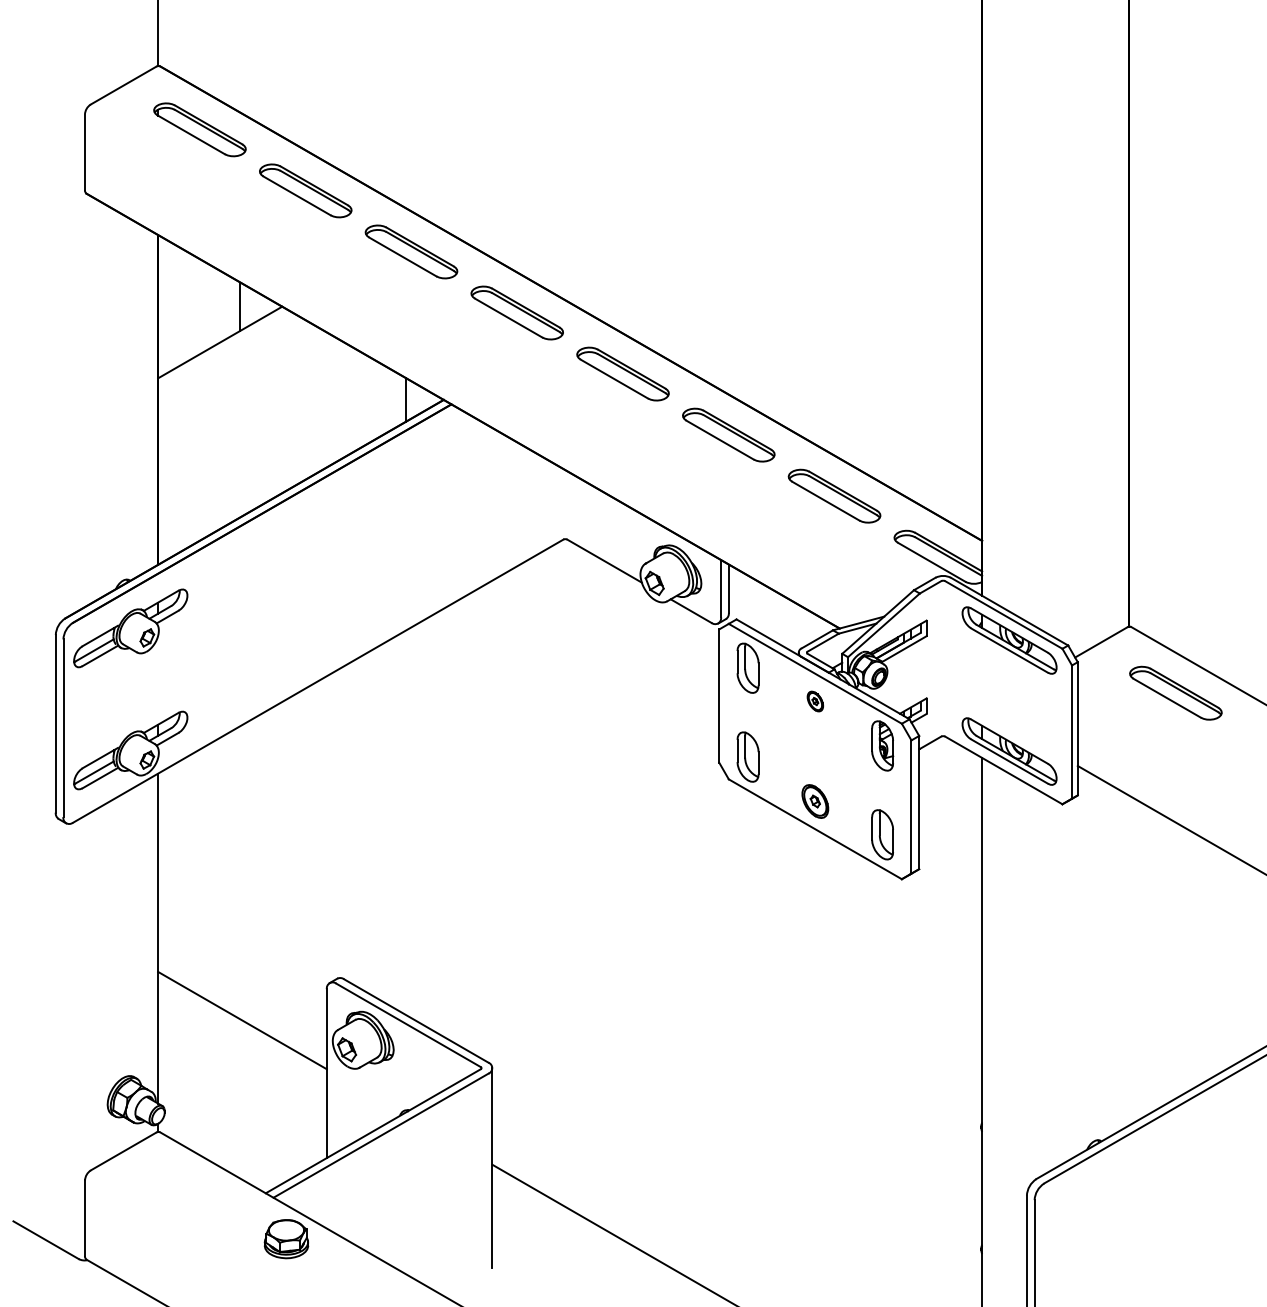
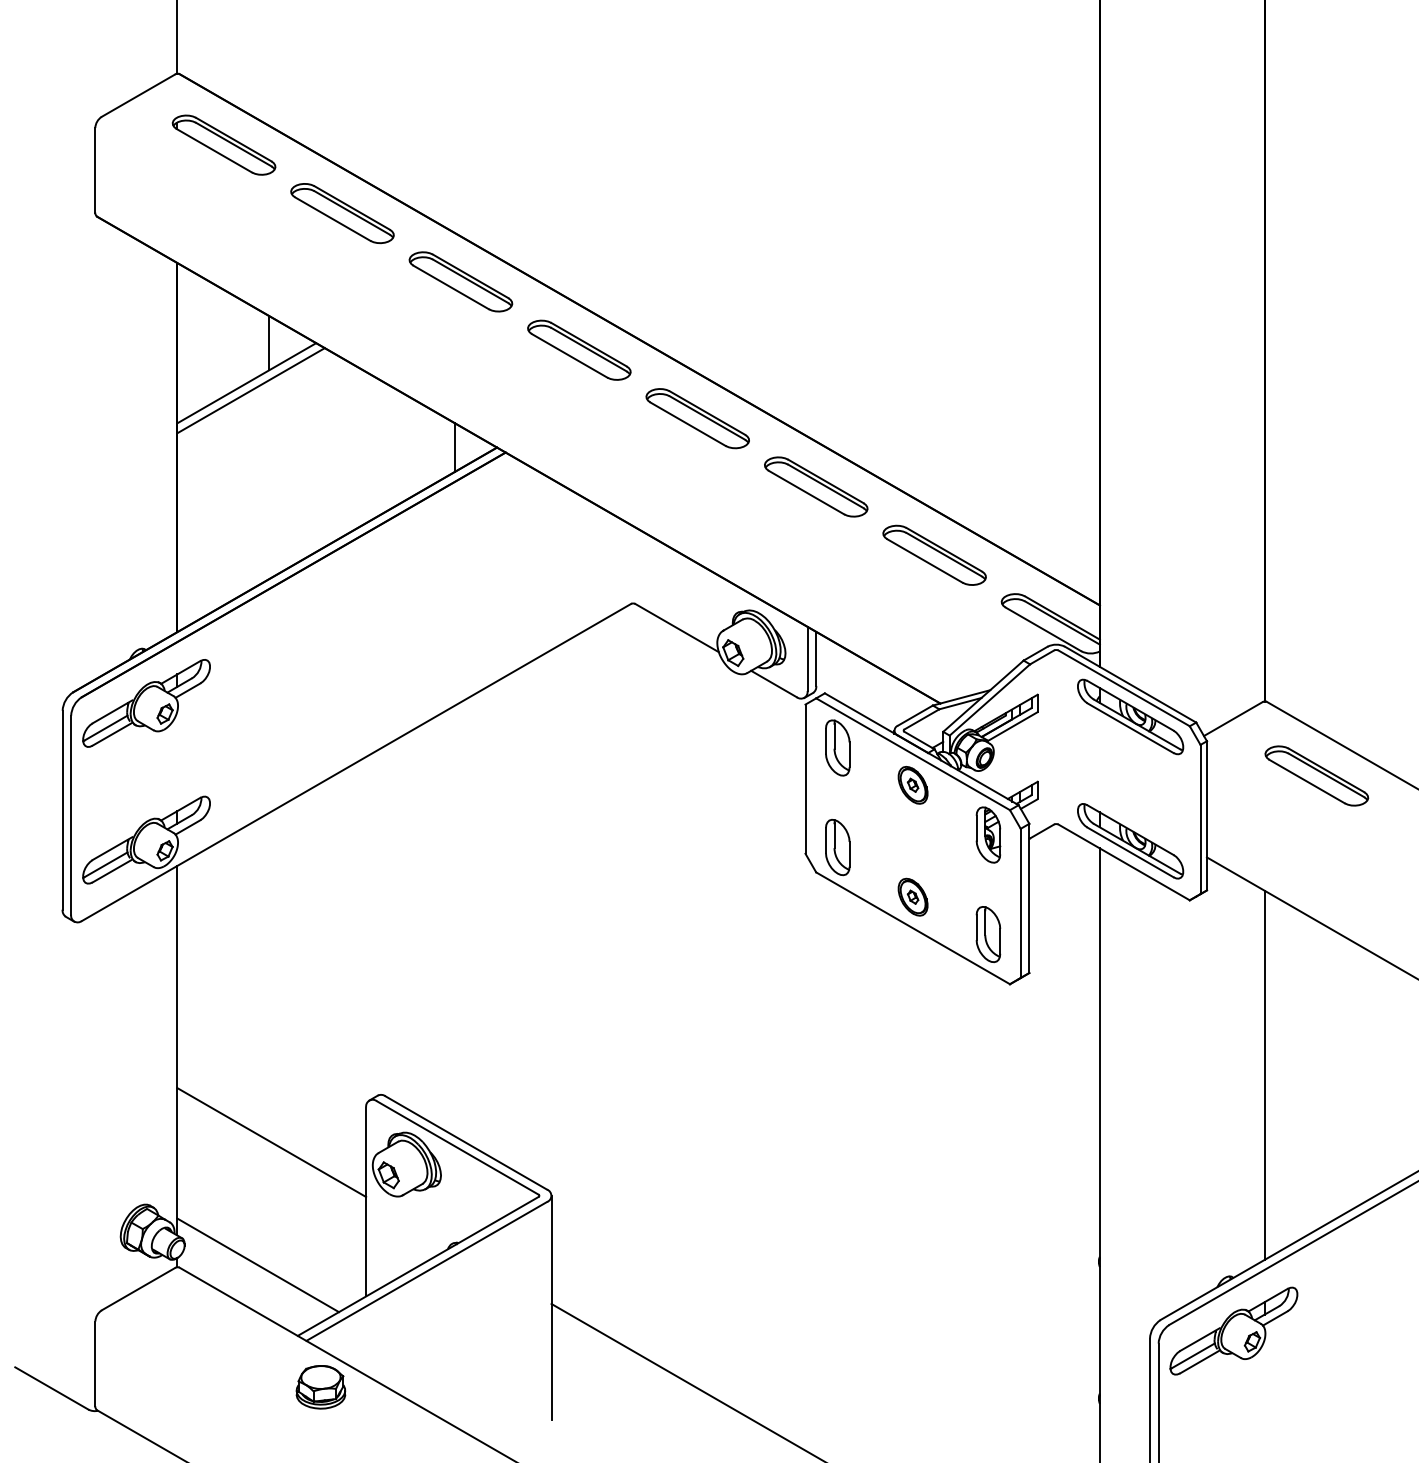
line: (223, 349) -> (250, 391), added
part: (815, 701) -> (913, 785), size x1.67
line: (1129, 960) -> (1264, 1075), added
line: (230, 1130) -> (258, 1265), added
part: (1101, 1188) -> (1233, 1330), added

